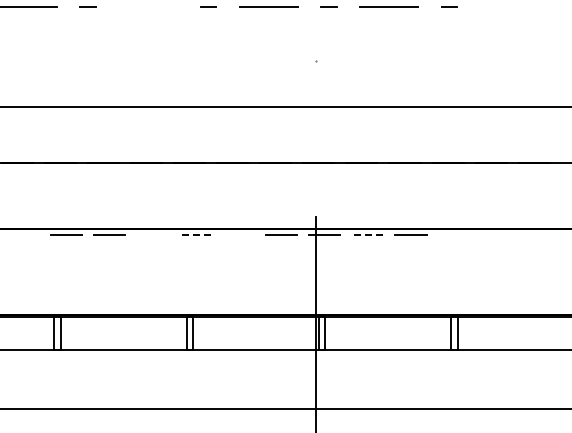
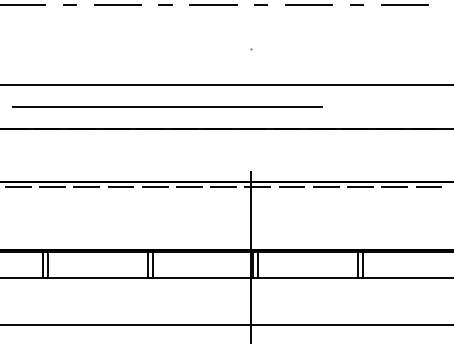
line: (148, 6) -> (117, 5), added
line: (509, 6) -> (404, 5), added
line: (210, 135) -> (167, 107), added
line: (22, 235) -> (17, 187), added
line: (151, 235) -> (120, 187), added
line: (195, 235) -> (155, 187), dashed -> solid
line: (238, 235) -> (189, 187), added
line: (367, 235) -> (291, 187), dashed -> solid
line: (453, 235) -> (360, 187), added
line: (496, 235) -> (394, 187), added
line: (539, 235) -> (428, 187), added

